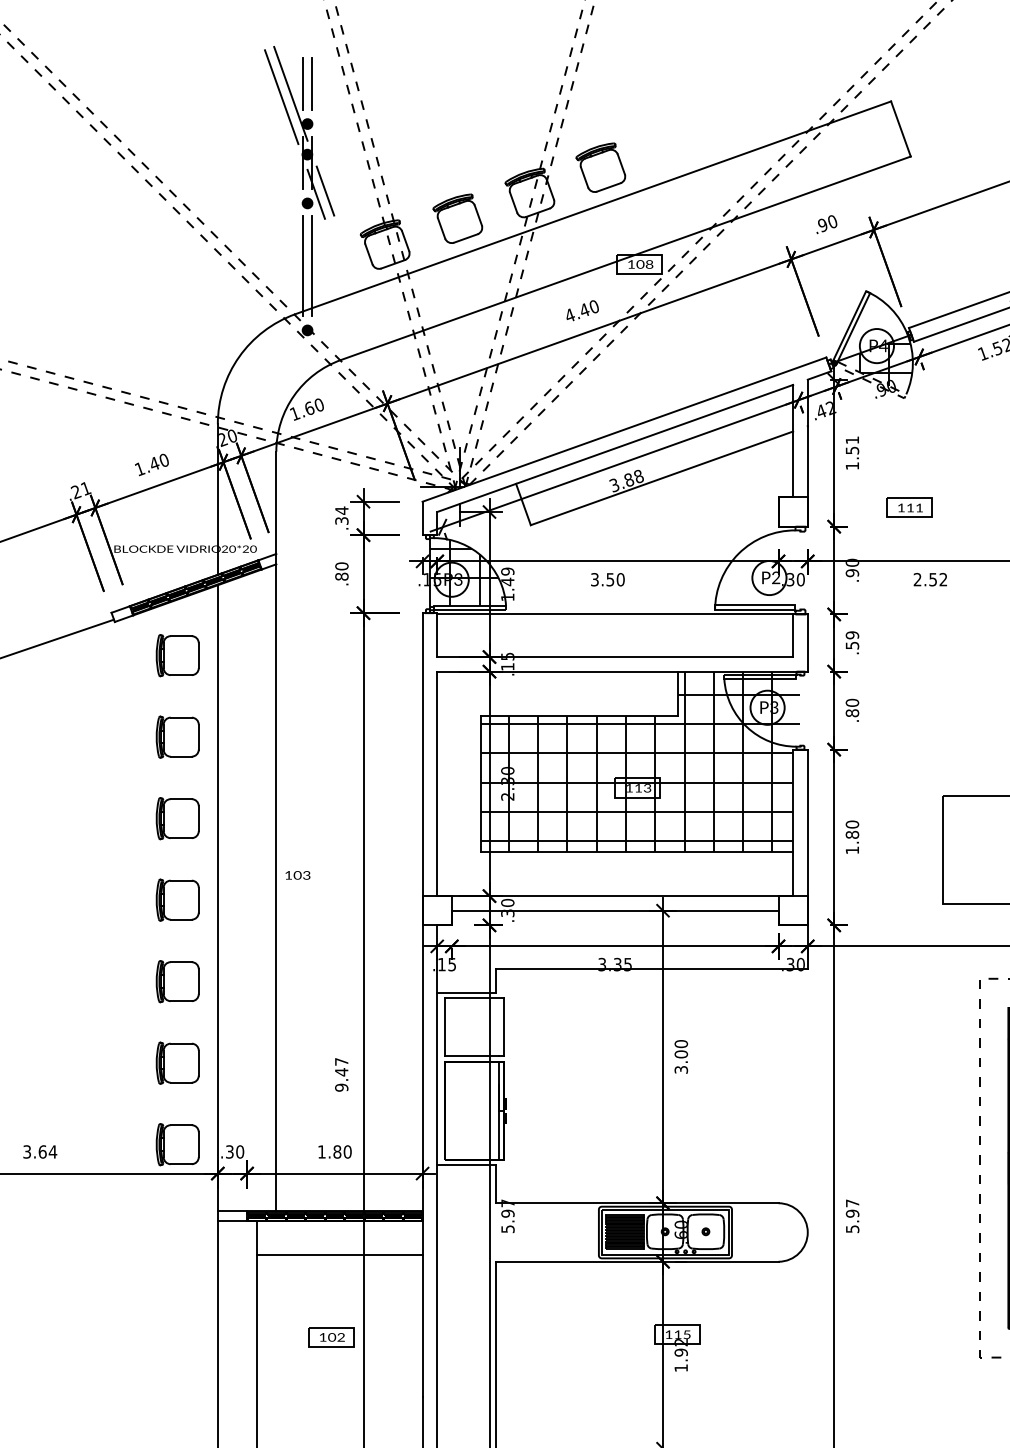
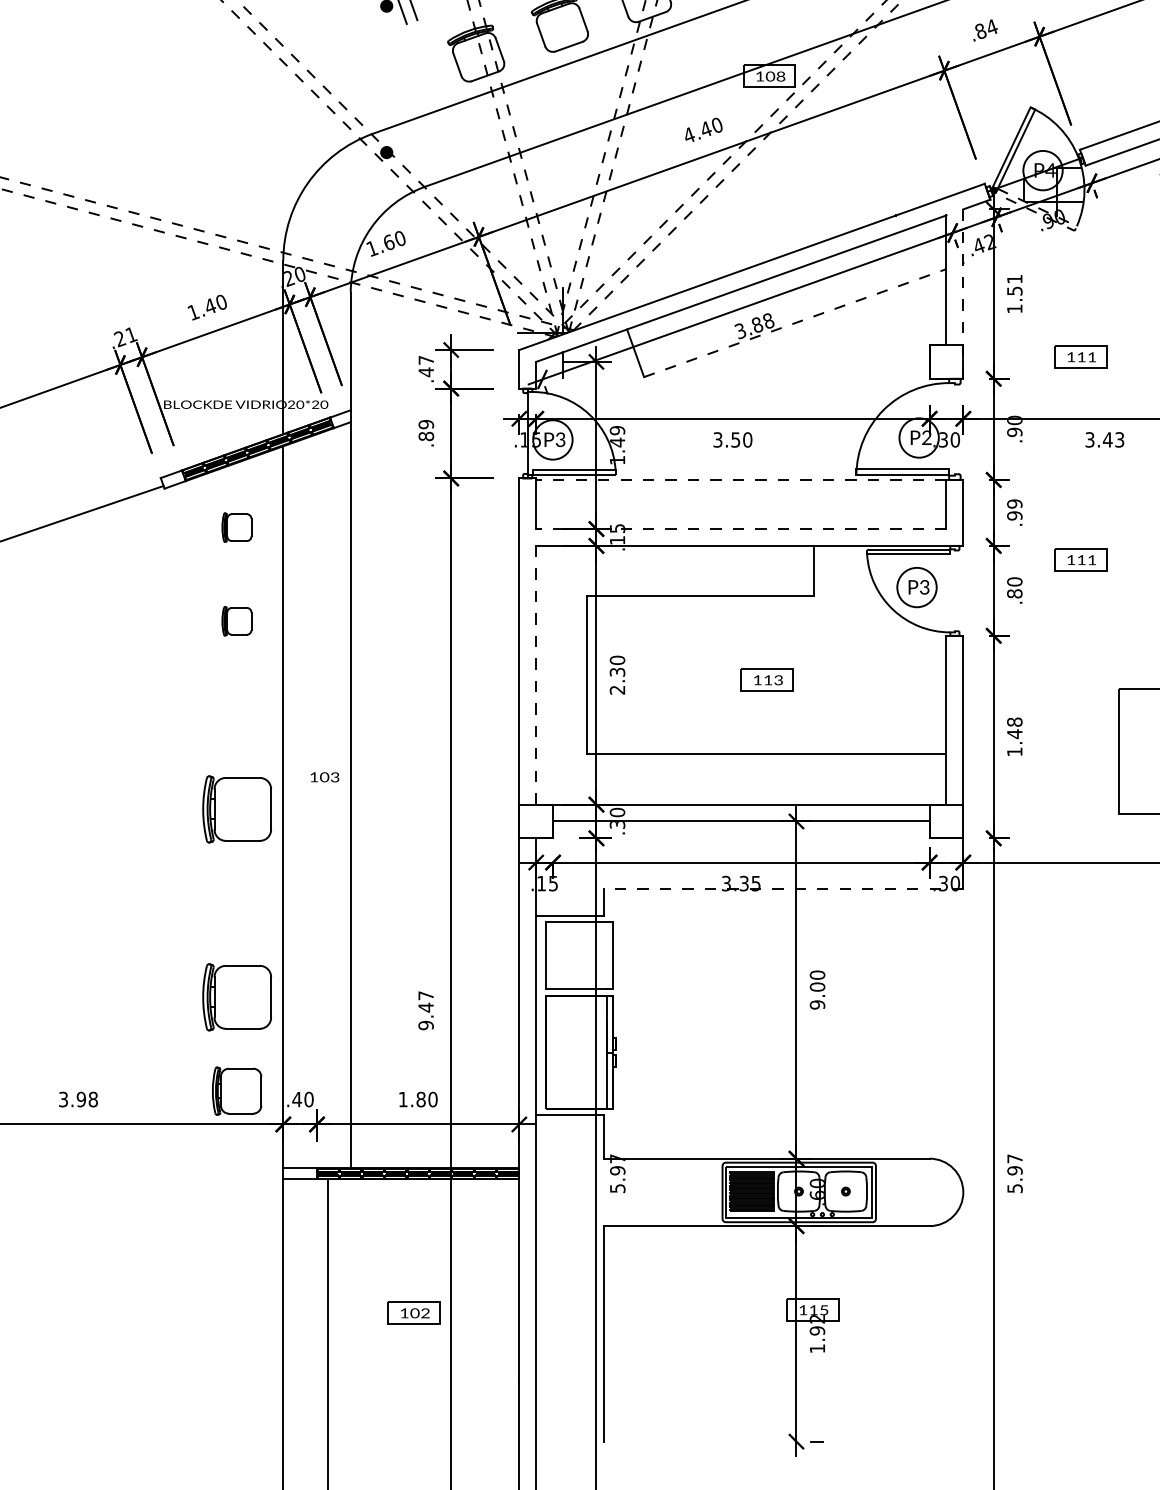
text: (827, 223) -> (986, 29), .90 -> .84
line: (302, 265) -> (380, 77), removed
line: (312, 265) -> (392, 77), removed
line: (807, 453) -> (963, 294), solid -> dashed
line: (662, 478) -> (795, 323), solid -> dashed
text: (341, 515) -> (425, 365), .34 -> .47
text: (341, 566) -> (425, 424), .80 -> .89
hatch: (463, 573) -> (566, 432), removed
text: (930, 579) -> (1104, 439), 2.52 -> 3.43
line: (615, 614) -> (741, 480), solid -> dashed
text: (851, 645) -> (1013, 515), .59 -> .99
part: (177, 655) -> (236, 527), size x0.6
line: (615, 657) -> (741, 529), solid -> dashed
part: (909, 683) -> (1080, 559), added
part: (177, 736) -> (236, 620), size x0.6
hatch: (640, 761) -> (770, 649), removed
line: (437, 784) -> (536, 675), solid -> dashed
part: (177, 818) -> (236, 715), removed
text: (852, 829) -> (1014, 727), 1.80 -> 1.48
text: (297, 875) -> (324, 777), moved
part: (177, 899) -> (236, 808), size x1.4
line: (651, 969) -> (783, 889), solid -> dashed
part: (177, 981) -> (236, 903), removed
part: (177, 1062) -> (236, 996), size x1.4
text: (680, 1069) -> (816, 1004), 3.00 -> 9.00
text: (47, 1151) -> (86, 1099), 3.64 -> 3.98
text: (229, 1151) -> (296, 1099), .30 -> .40
line: (339, 1255) -> (423, 1218), removed

